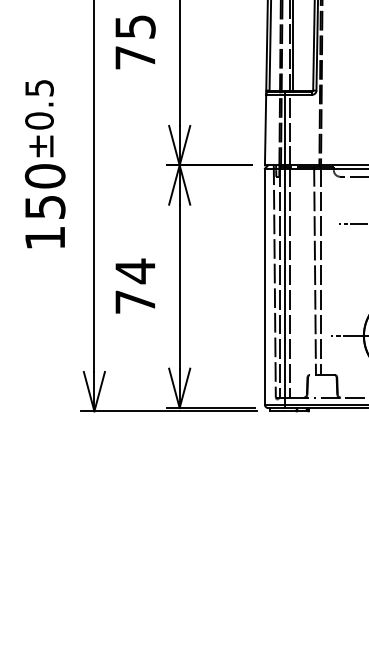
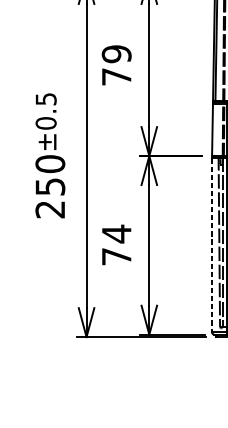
text: (135, 26) -> (116, 53), 75 -> 79
text: (44, 238) -> (49, 209), 150 -> 250
line: (264, 287) -> (211, 245), solid -> dashed

